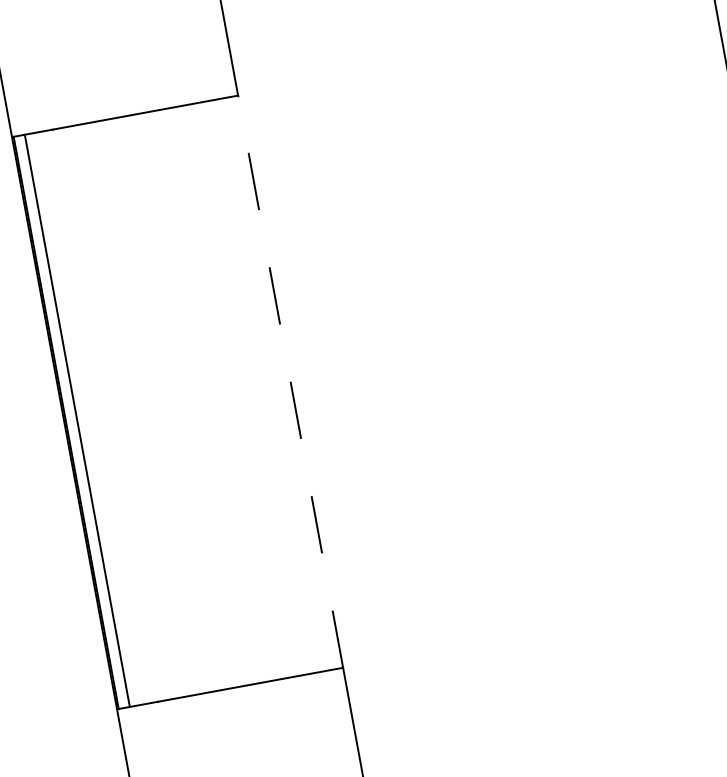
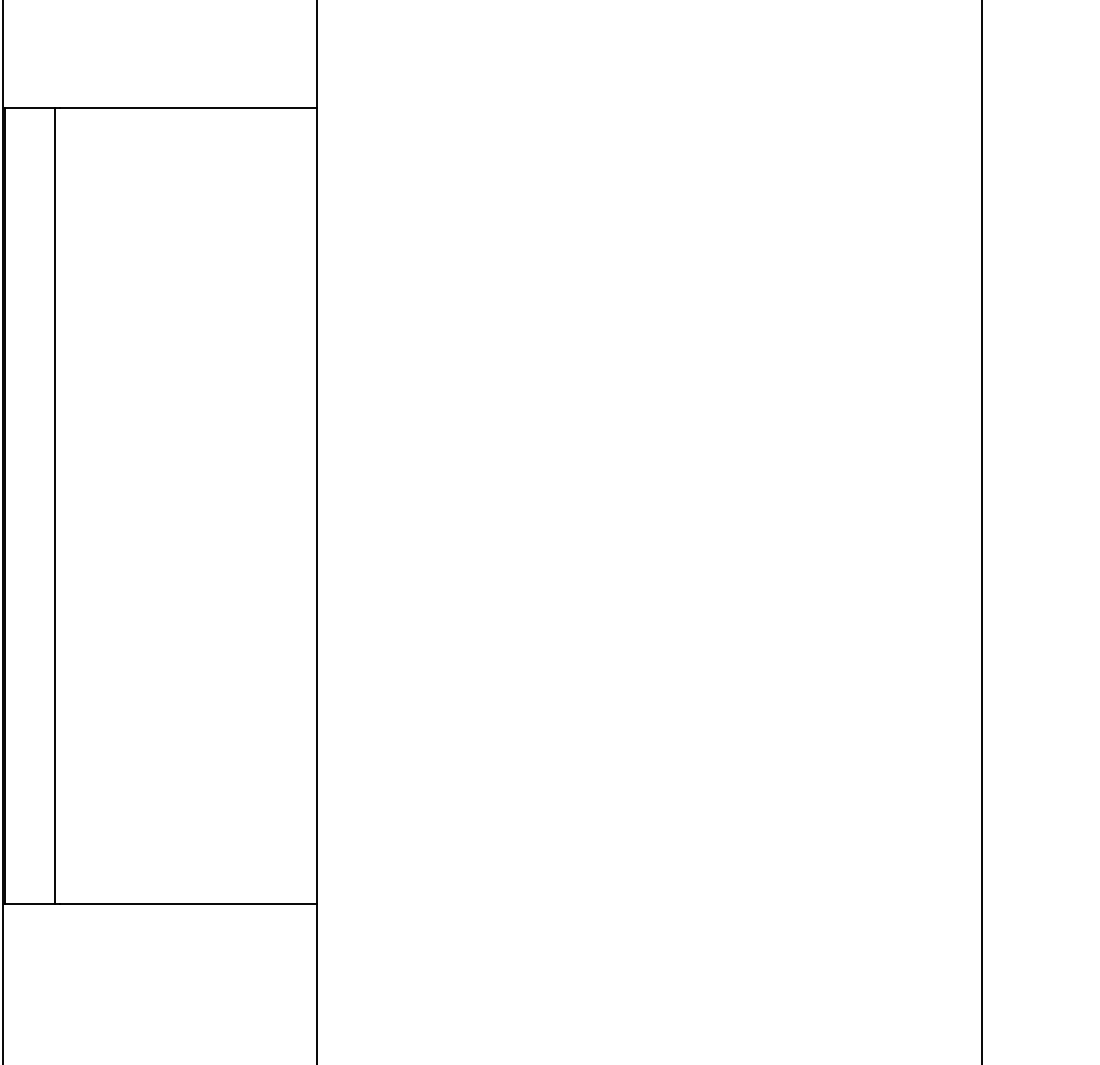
line: (290, 381) -> (317, 505), dashed -> solid
line: (77, 420) -> (54, 505), moved

